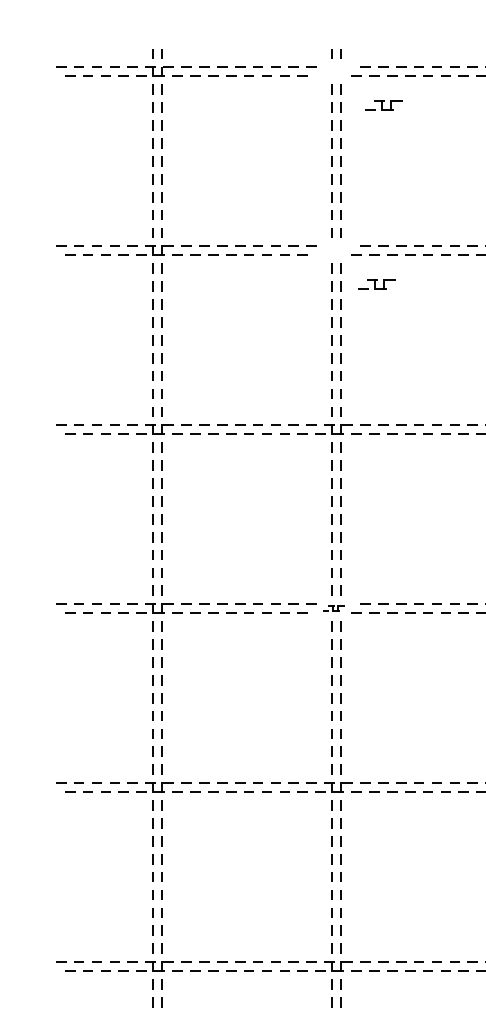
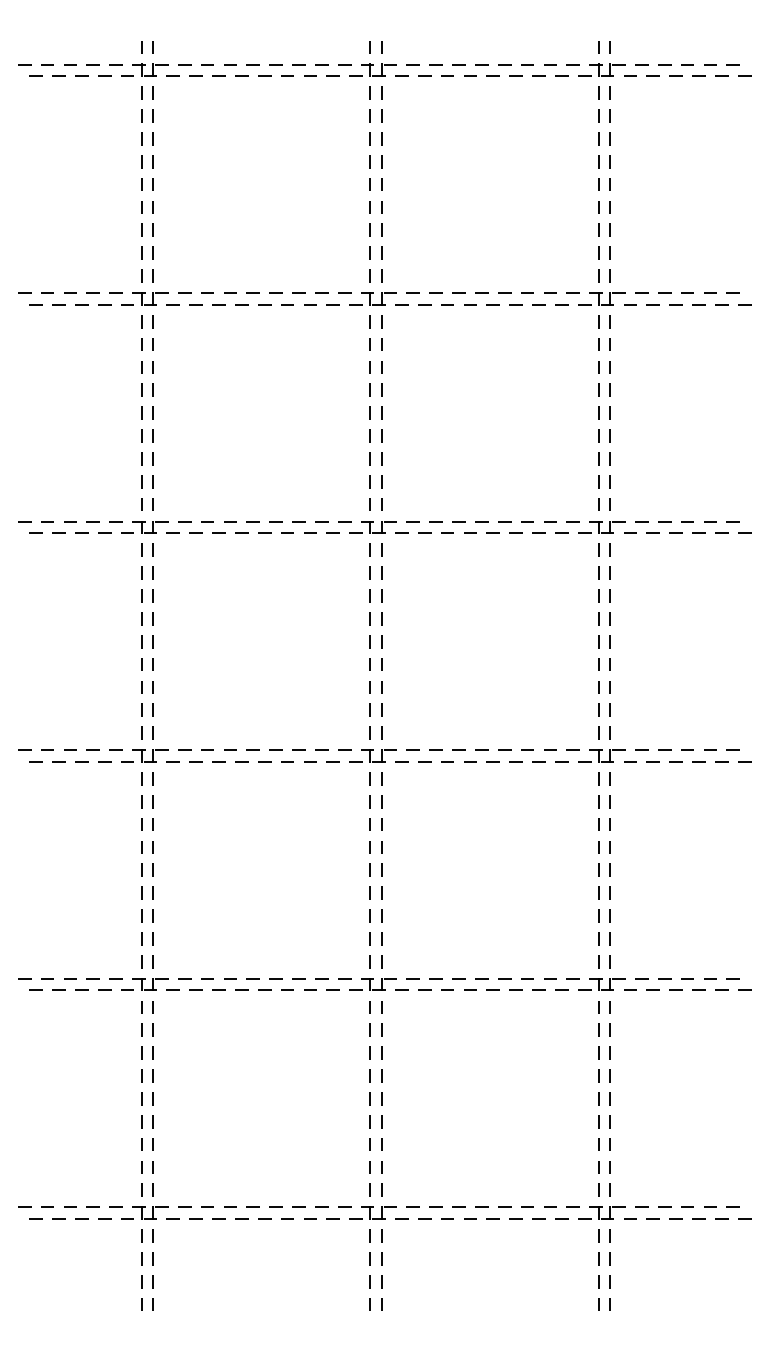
part: (383, 104) -> (372, 69), moved
part: (376, 284) -> (372, 298), moved
part: (333, 608) -> (372, 755), size x1.67

